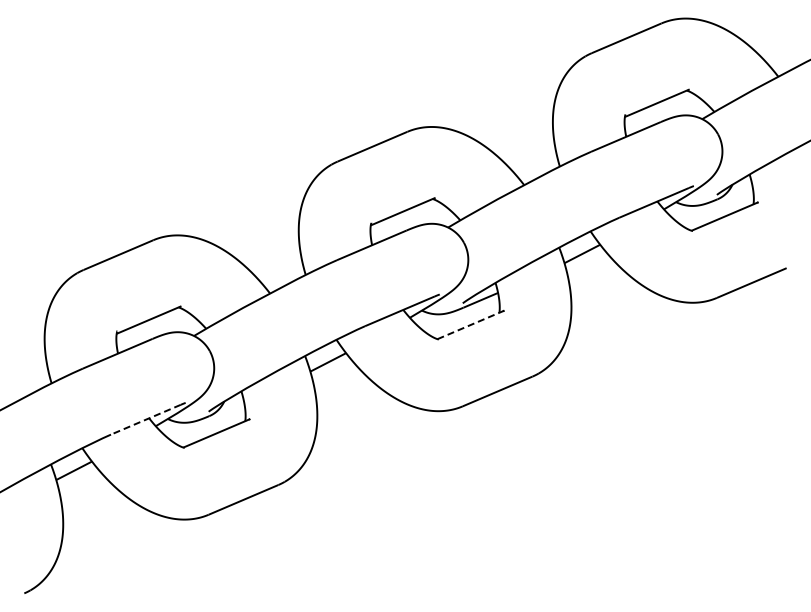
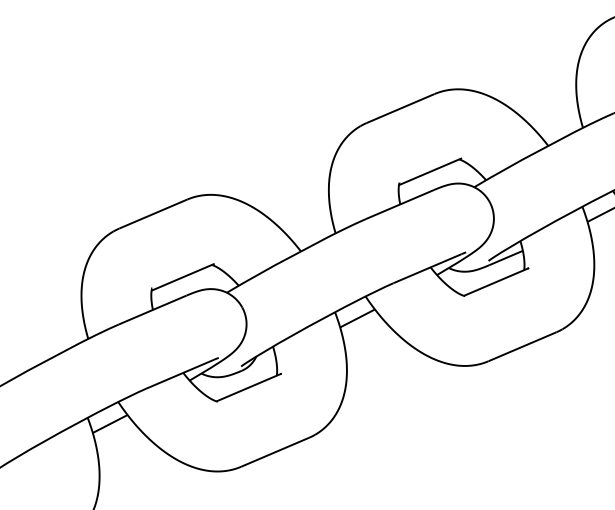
line: (471, 324) -> (497, 281), dashed -> solid
line: (145, 419) -> (179, 374), dashed -> solid

